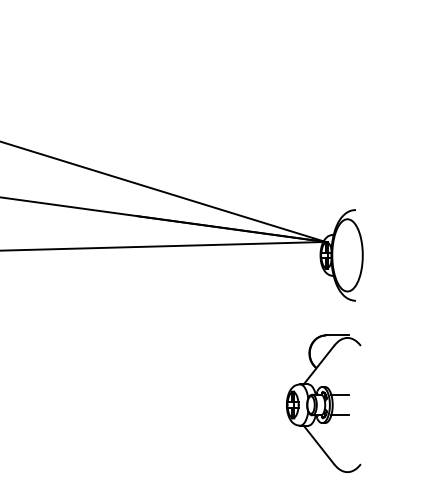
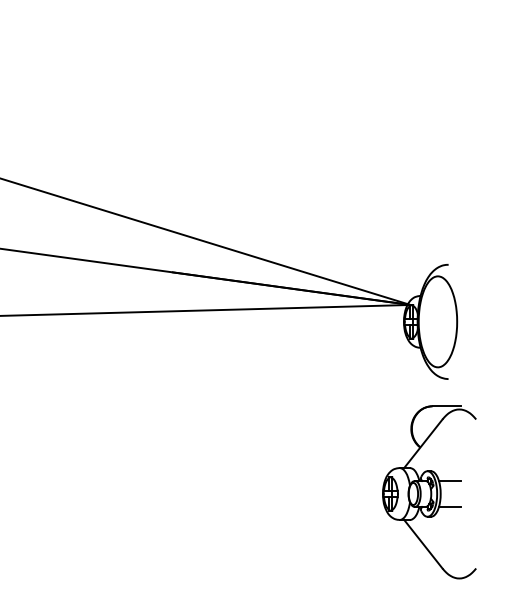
part: (323, 403) -> (429, 492), moved

